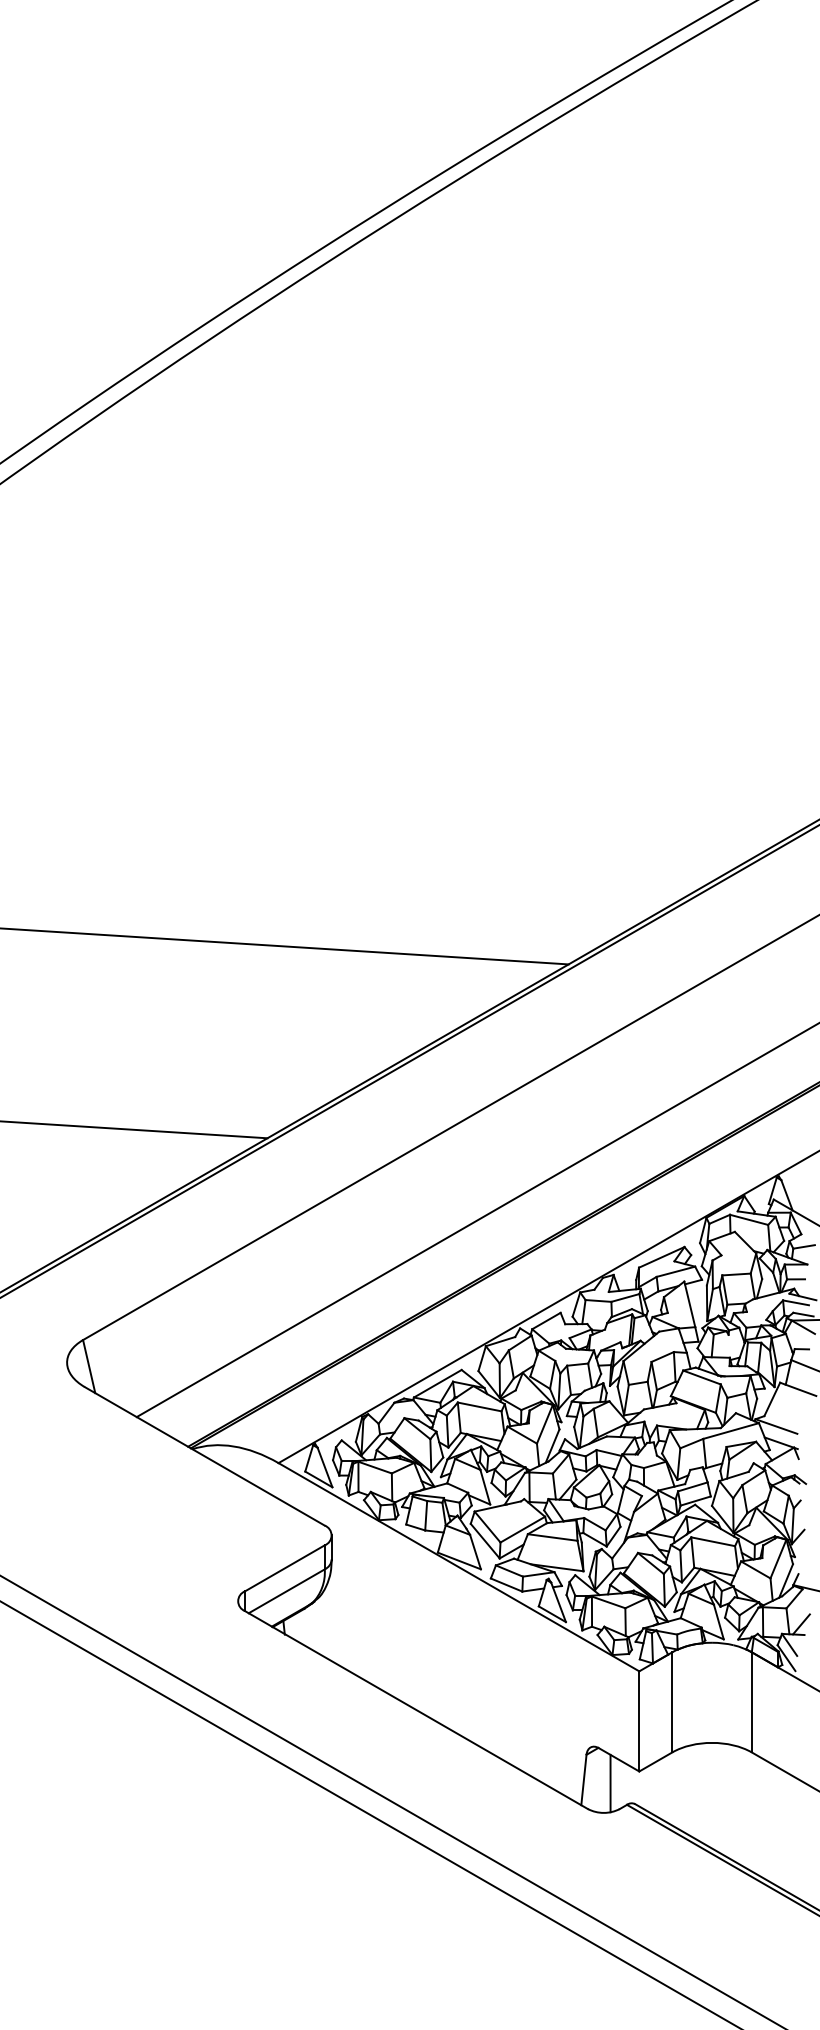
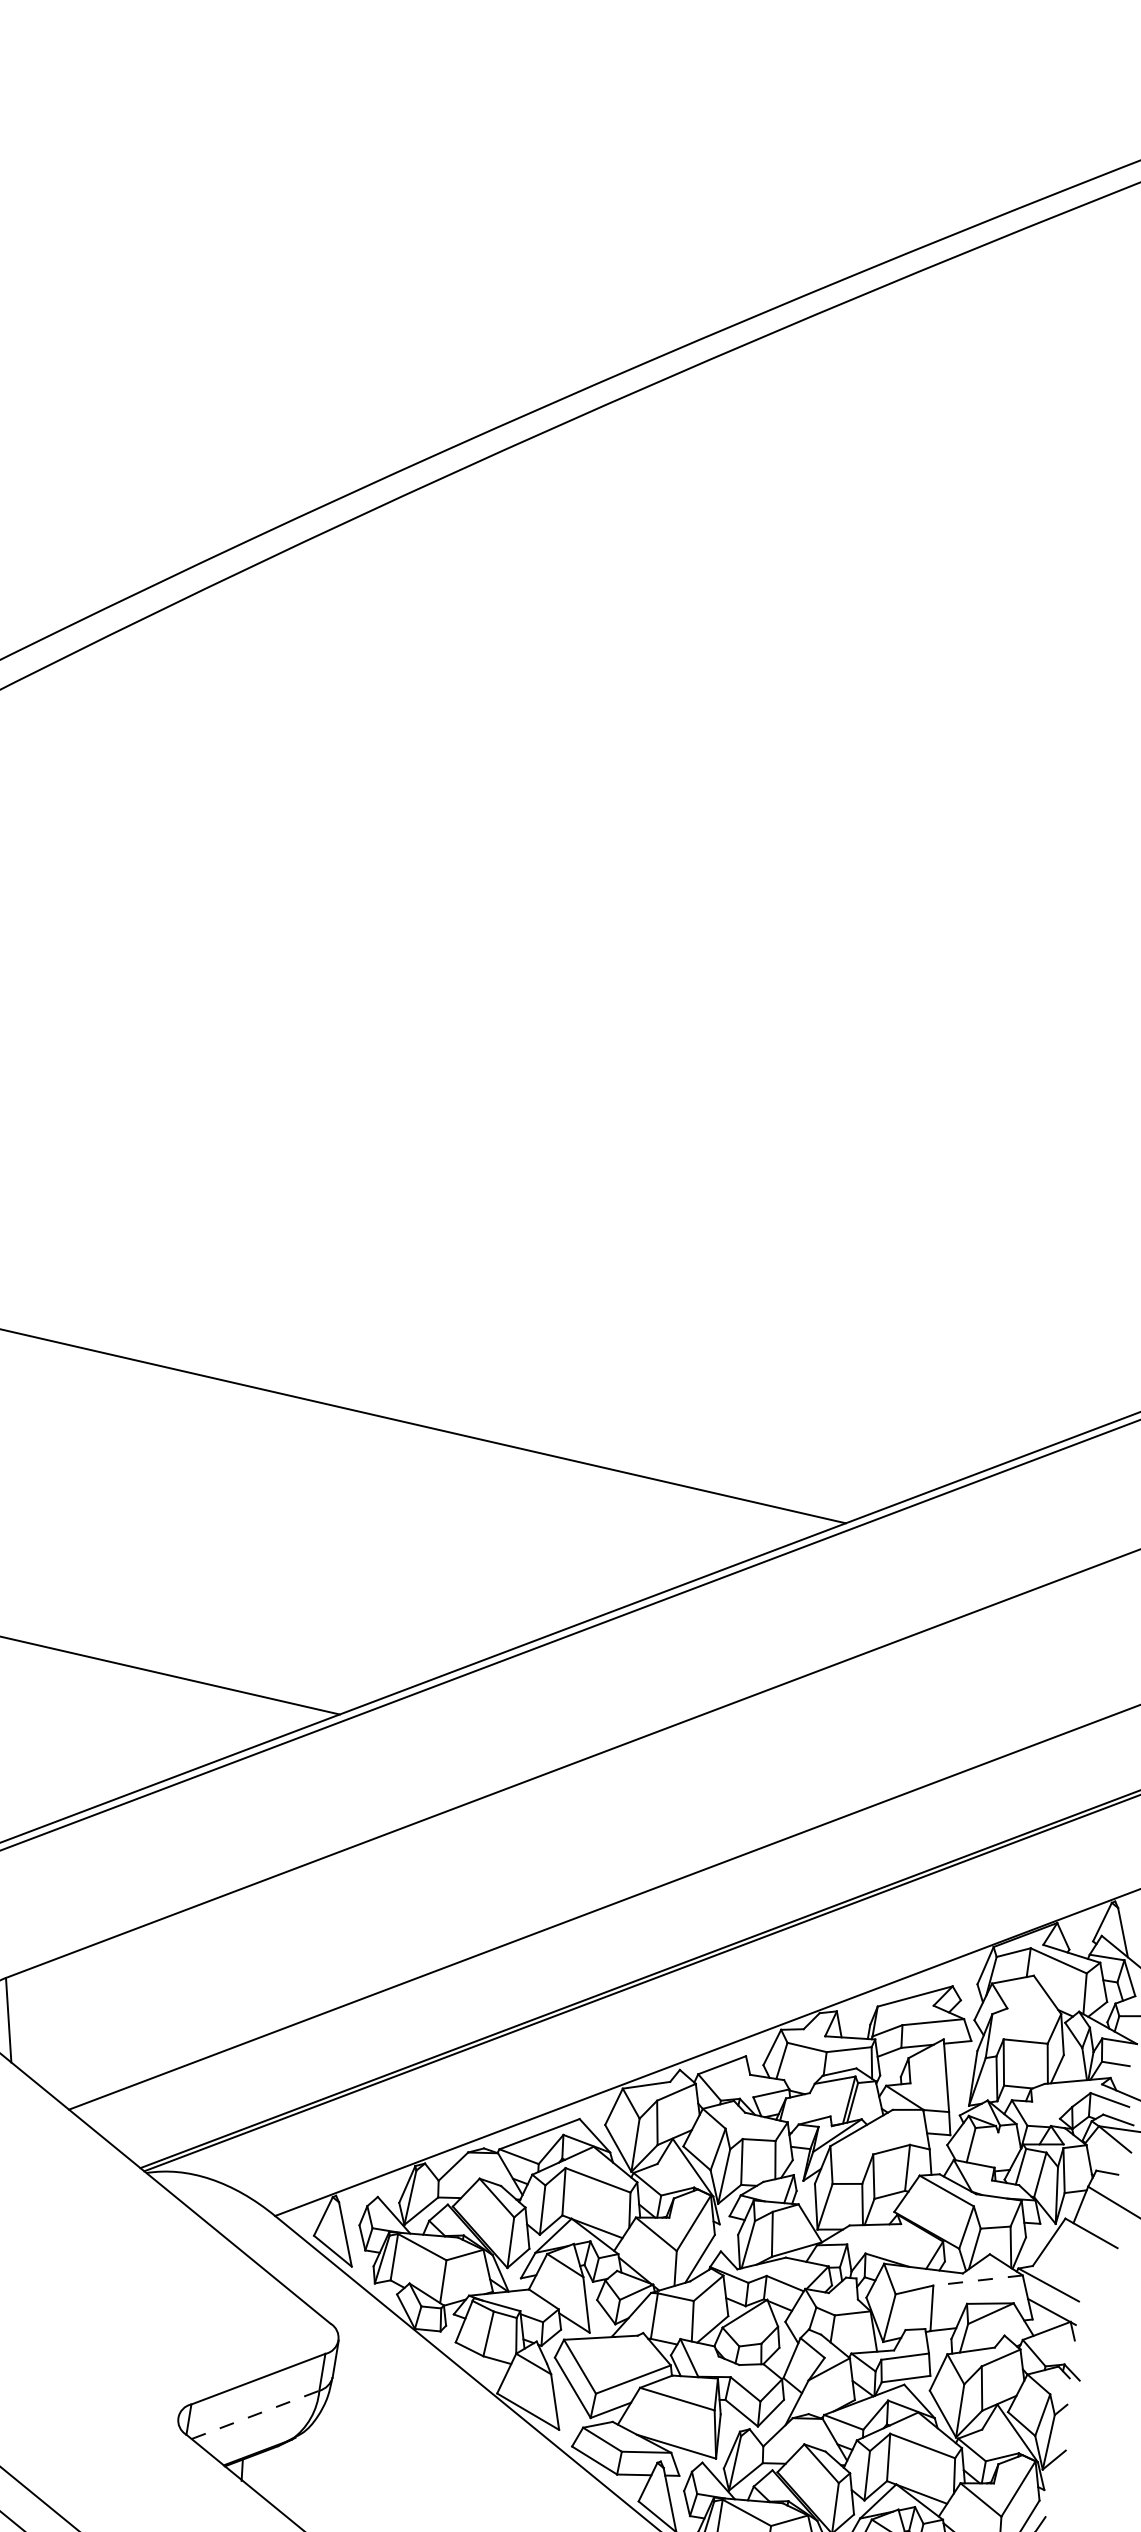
line: (731, 1431) -> (978, 2281), solid -> dashed
line: (286, 1591) -> (255, 2415), solid -> dashed

